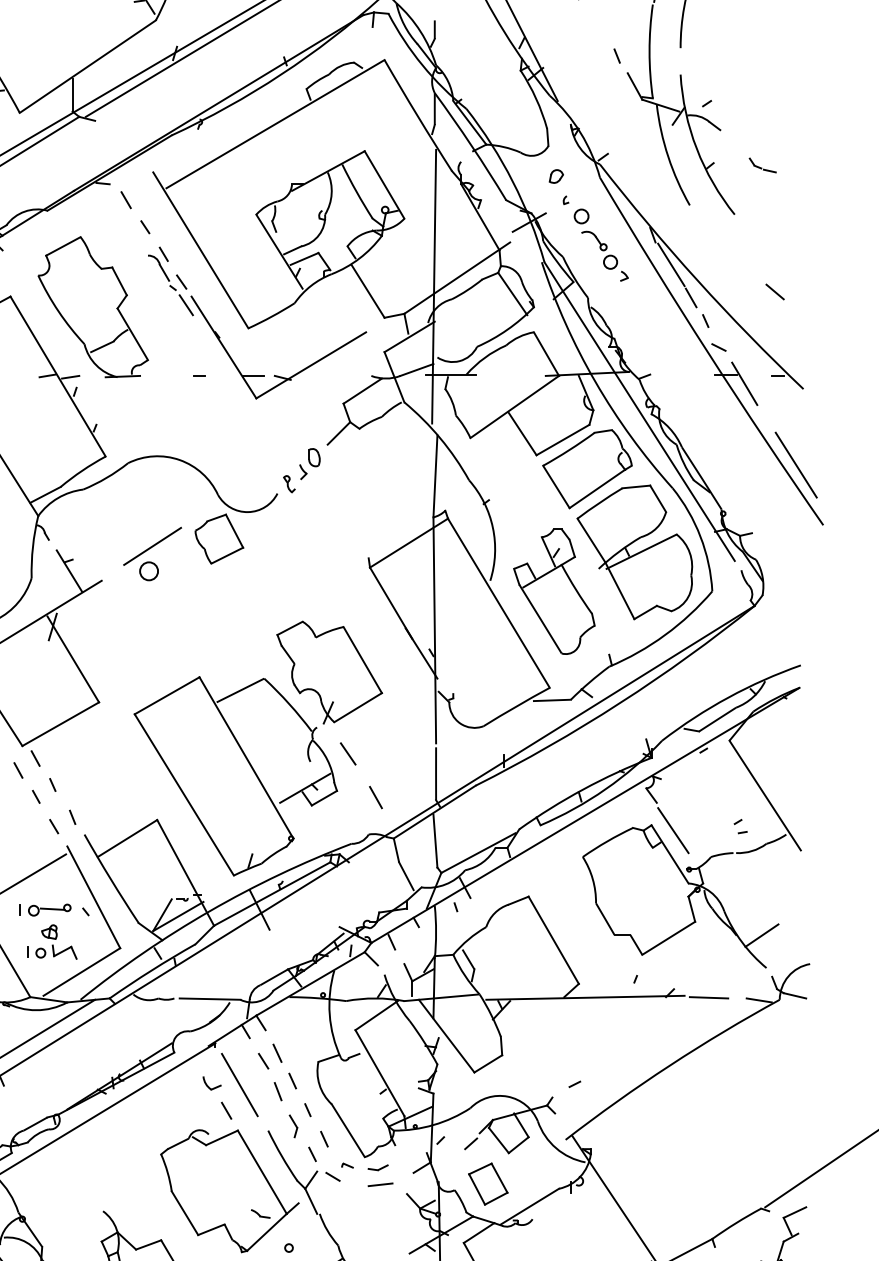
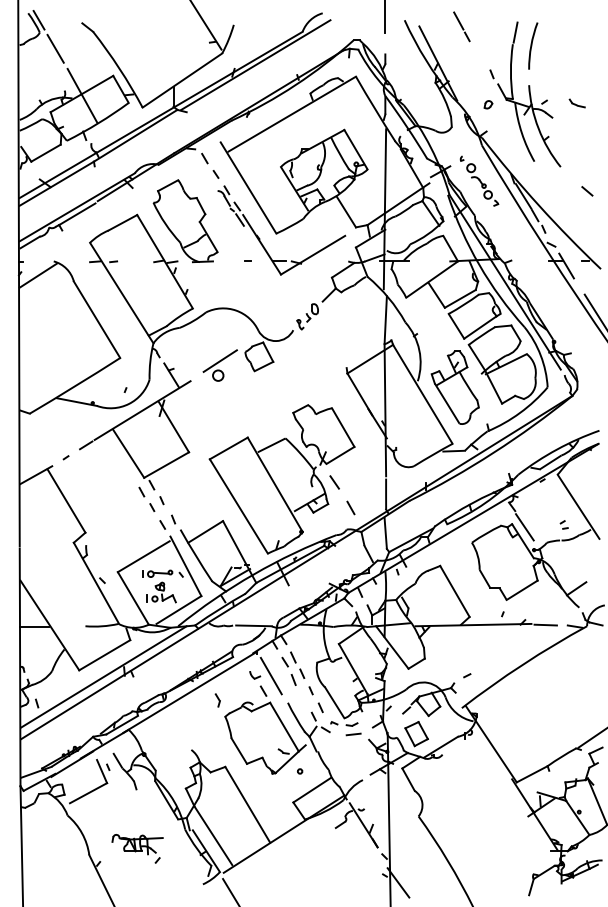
part: (761, 165) -> (576, 103), moved
part: (556, 176) -> (488, 104), moved
line: (775, 292) -> (587, 191), moved
part: (293, 1126) -> (217, 700), moved

